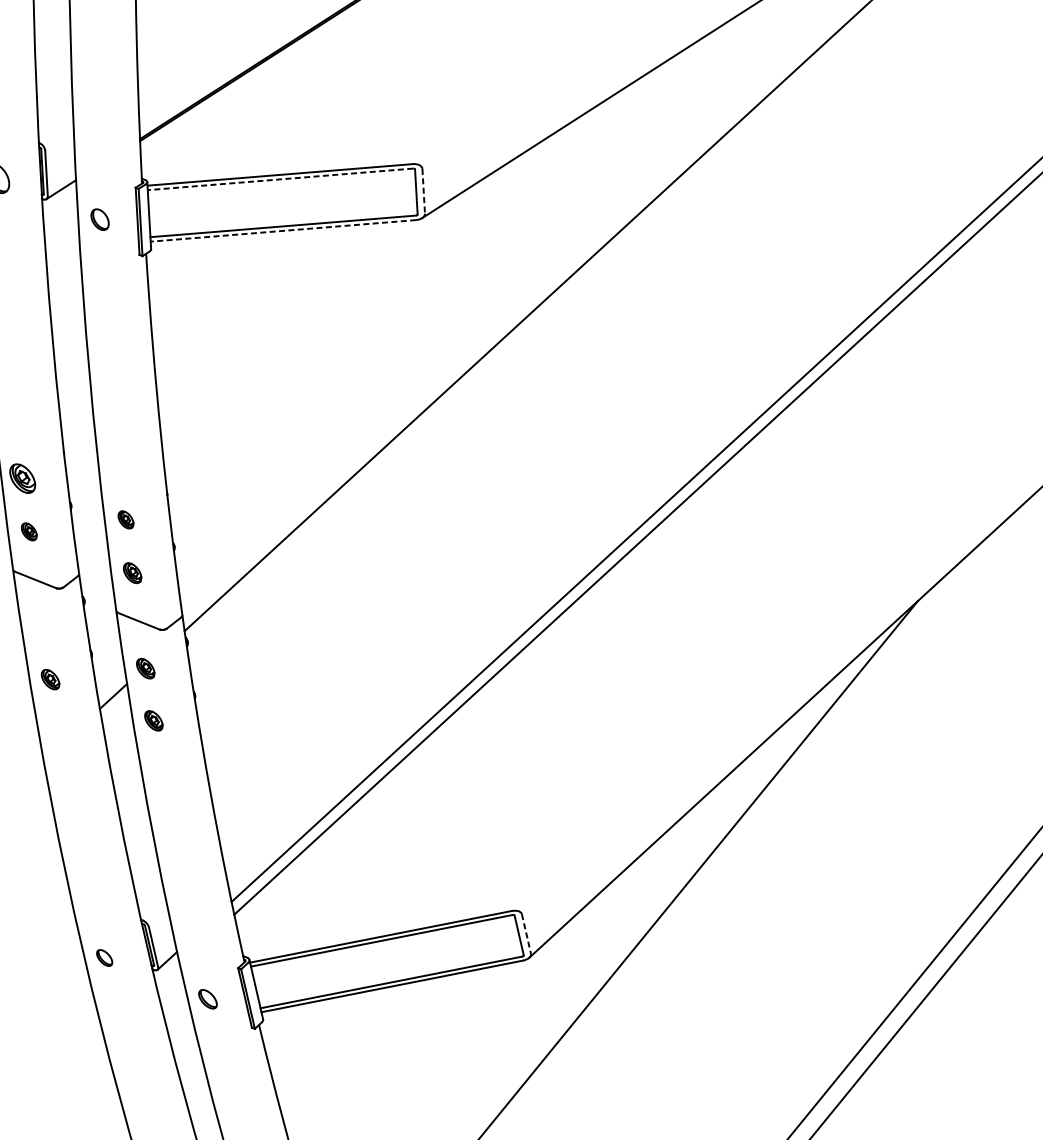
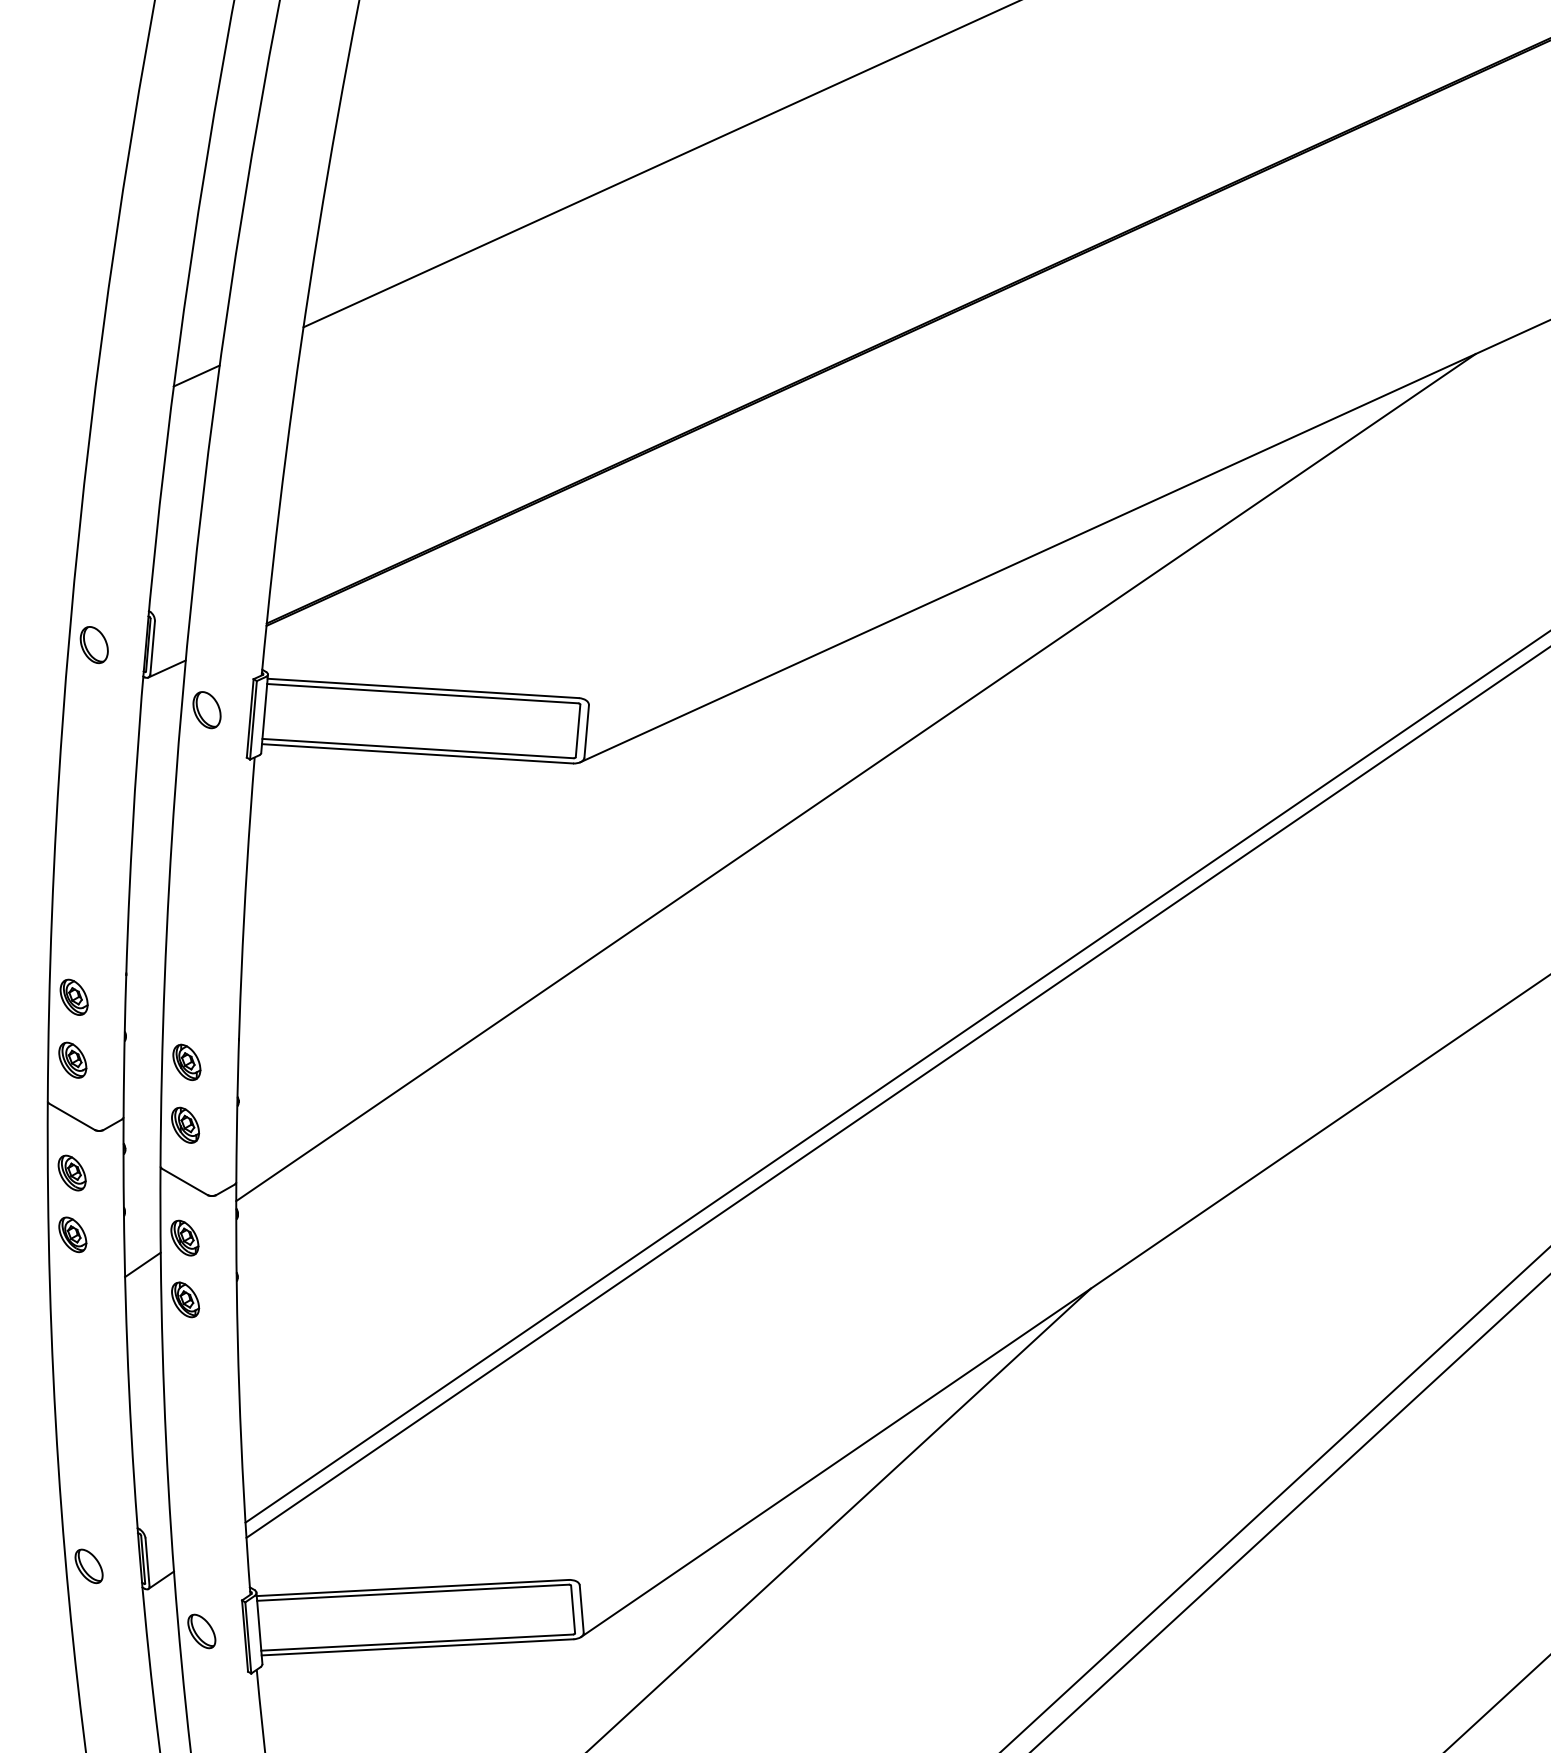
line: (280, 179) -> (422, 693), dashed -> solid
line: (423, 191) -> (586, 731), dashed -> solid
part: (99, 219) -> (206, 710), size x1.43
line: (283, 230) -> (417, 753), dashed -> solid
part: (125, 520) -> (186, 1062), size x1.67
part: (28, 531) -> (72, 1059), size x1.67
part: (132, 572) -> (185, 1124), size x1.43
part: (41, 627) -> (71, 1172), added
part: (145, 668) -> (184, 1237), size x1.43
part: (50, 679) -> (72, 1234), size x1.43
part: (153, 720) -> (185, 1299), size x1.43
line: (526, 934) -> (581, 1609), dashed -> solid
part: (104, 958) -> (88, 1566), size x1.67
part: (207, 999) -> (201, 1631), size x1.43

